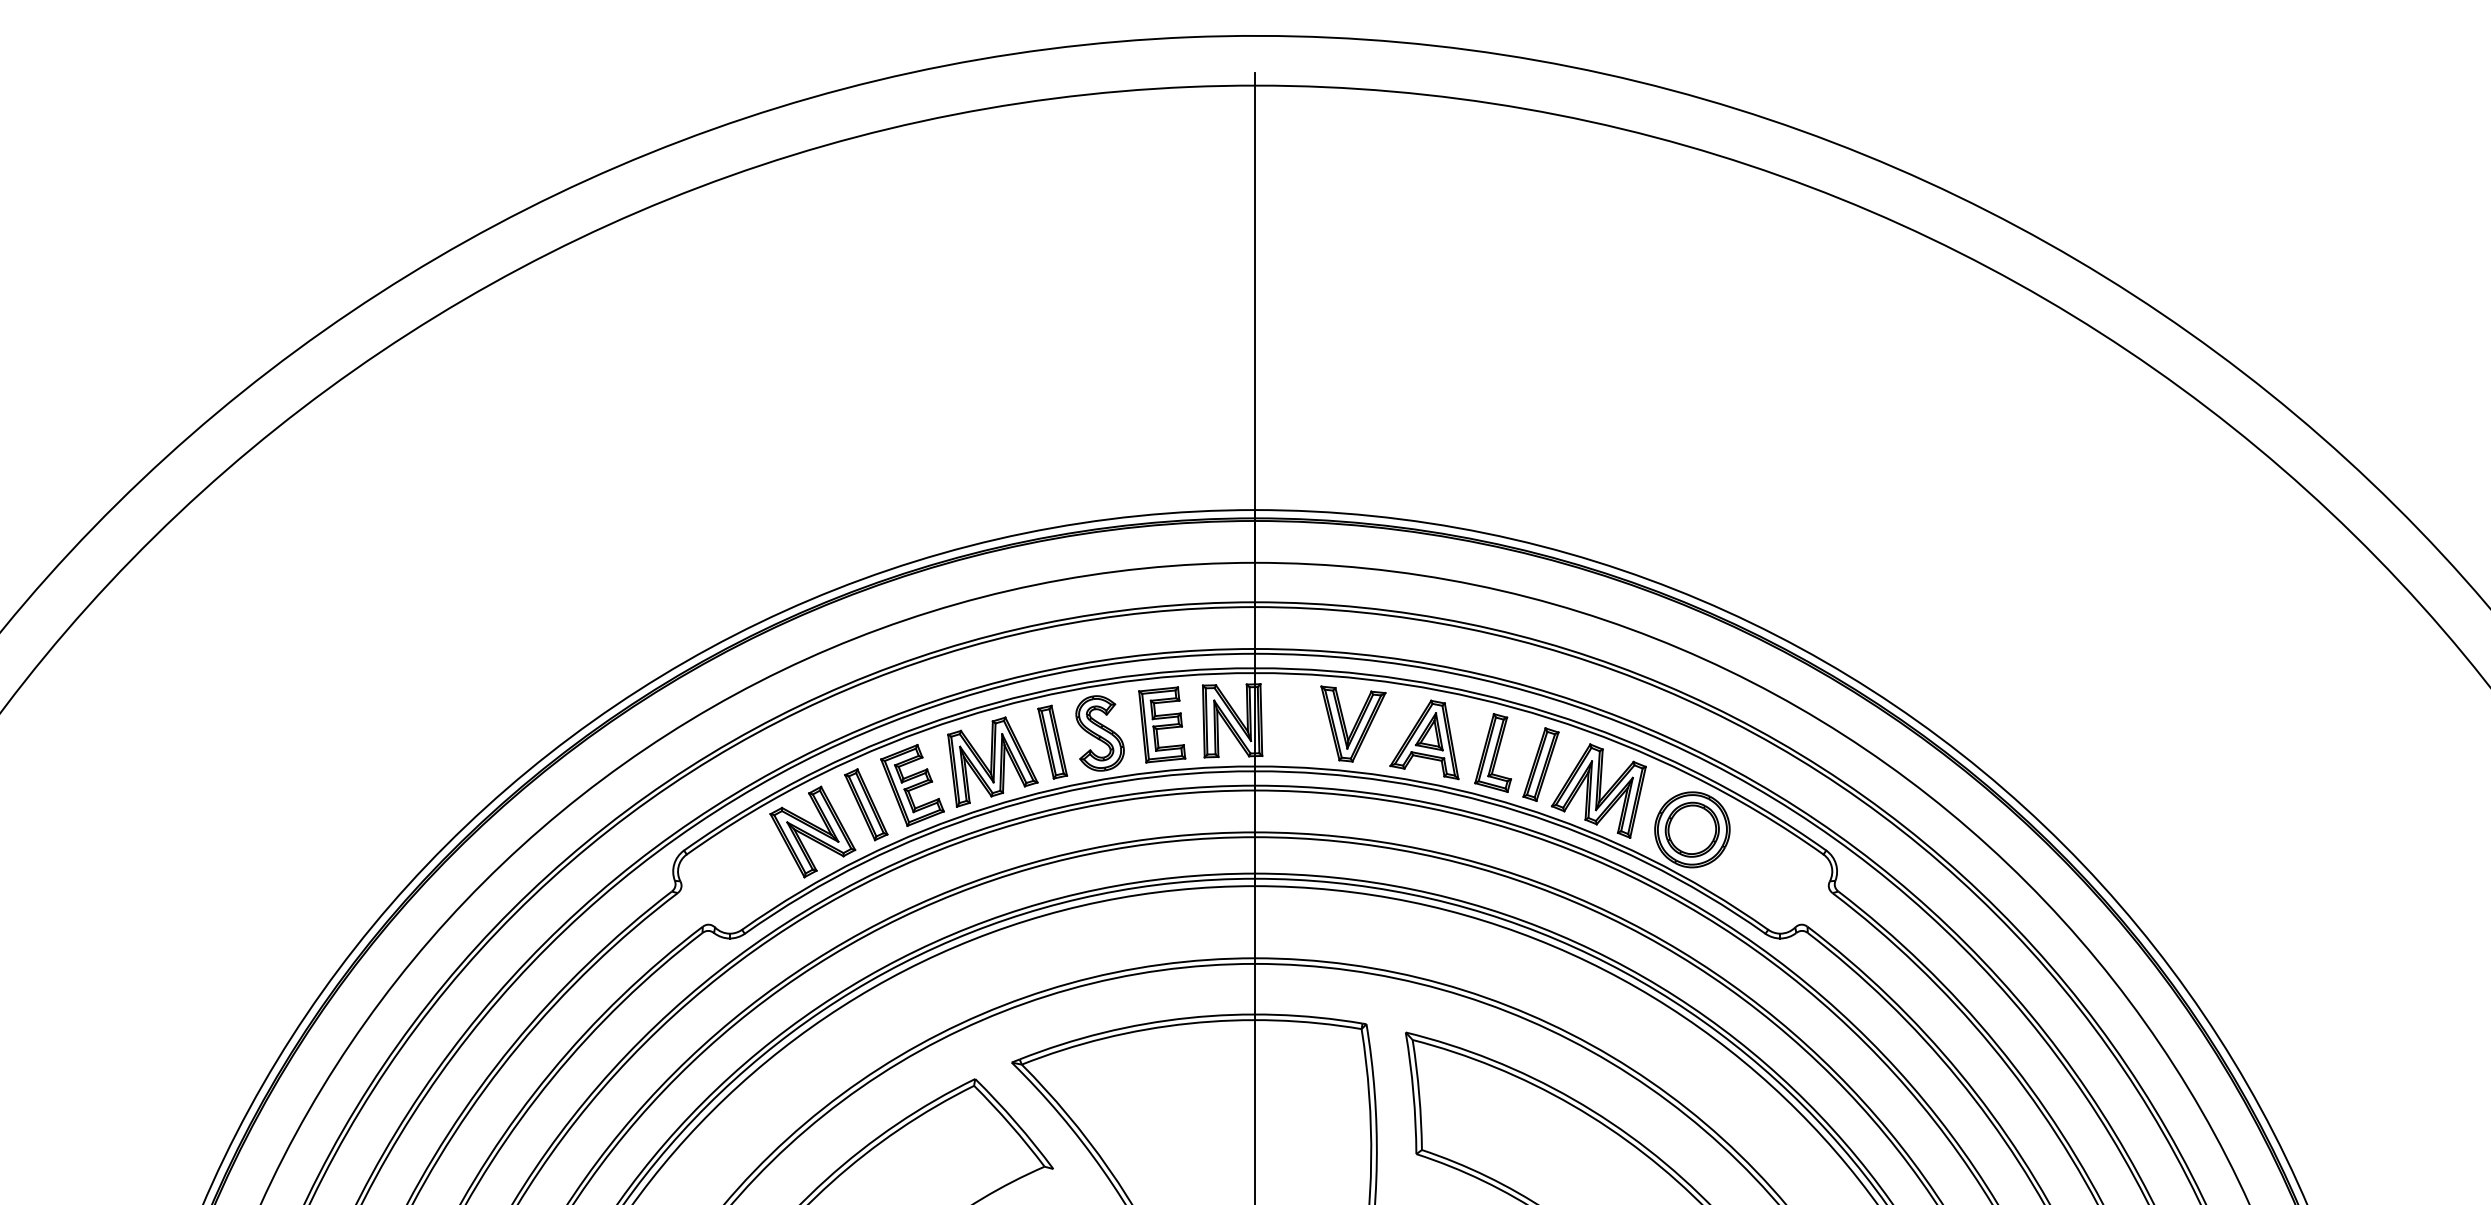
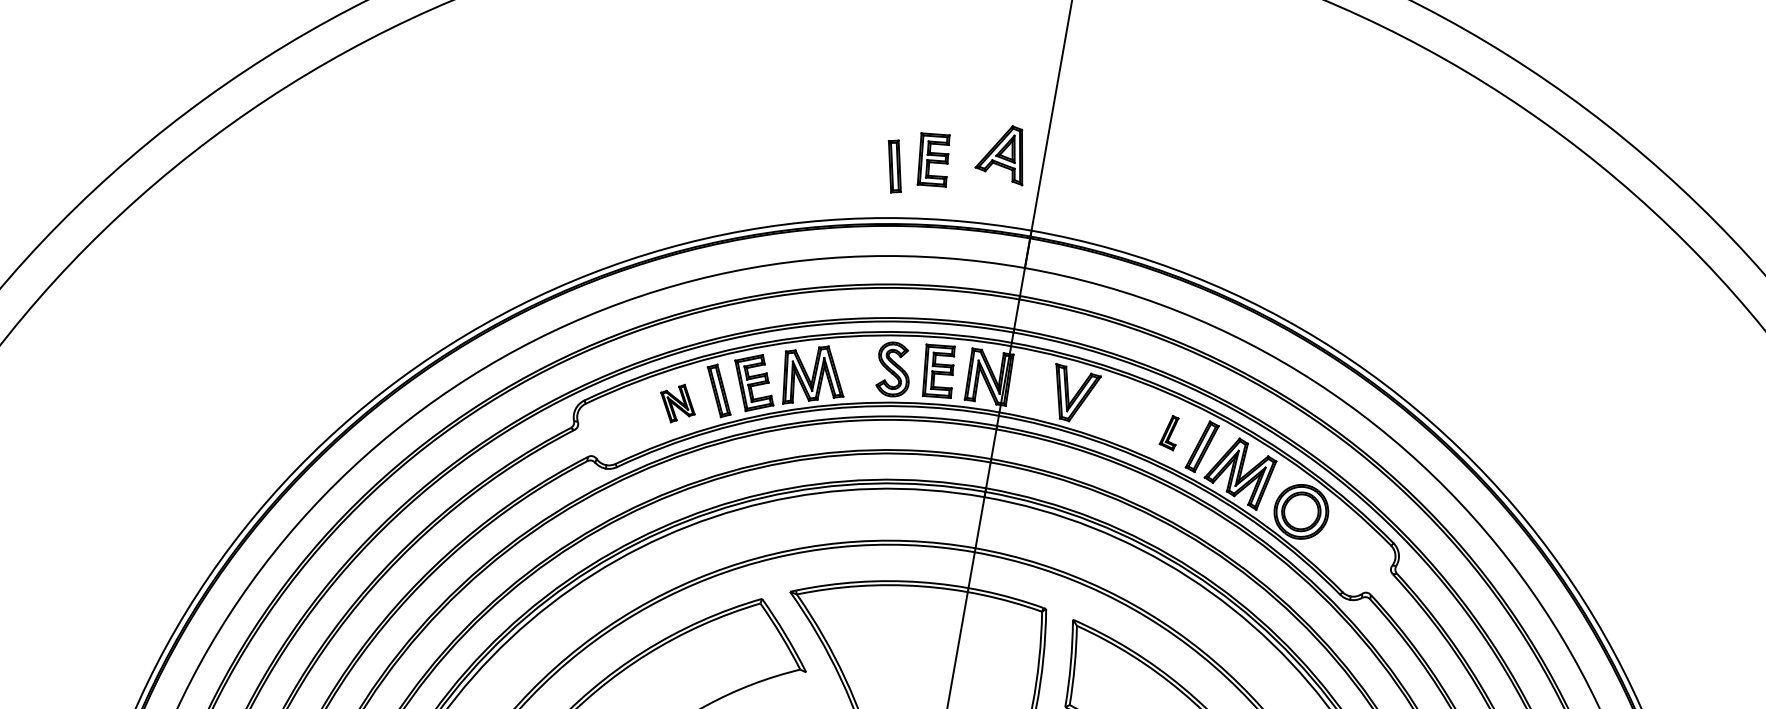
part: (1104, 436) -> (933, 159), added
part: (1424, 739) -> (1003, 152), moved
part: (1052, 741) -> (894, 166), moved
part: (1492, 752) -> (1169, 432), size x0.6
part: (812, 831) -> (677, 403), size x0.6

